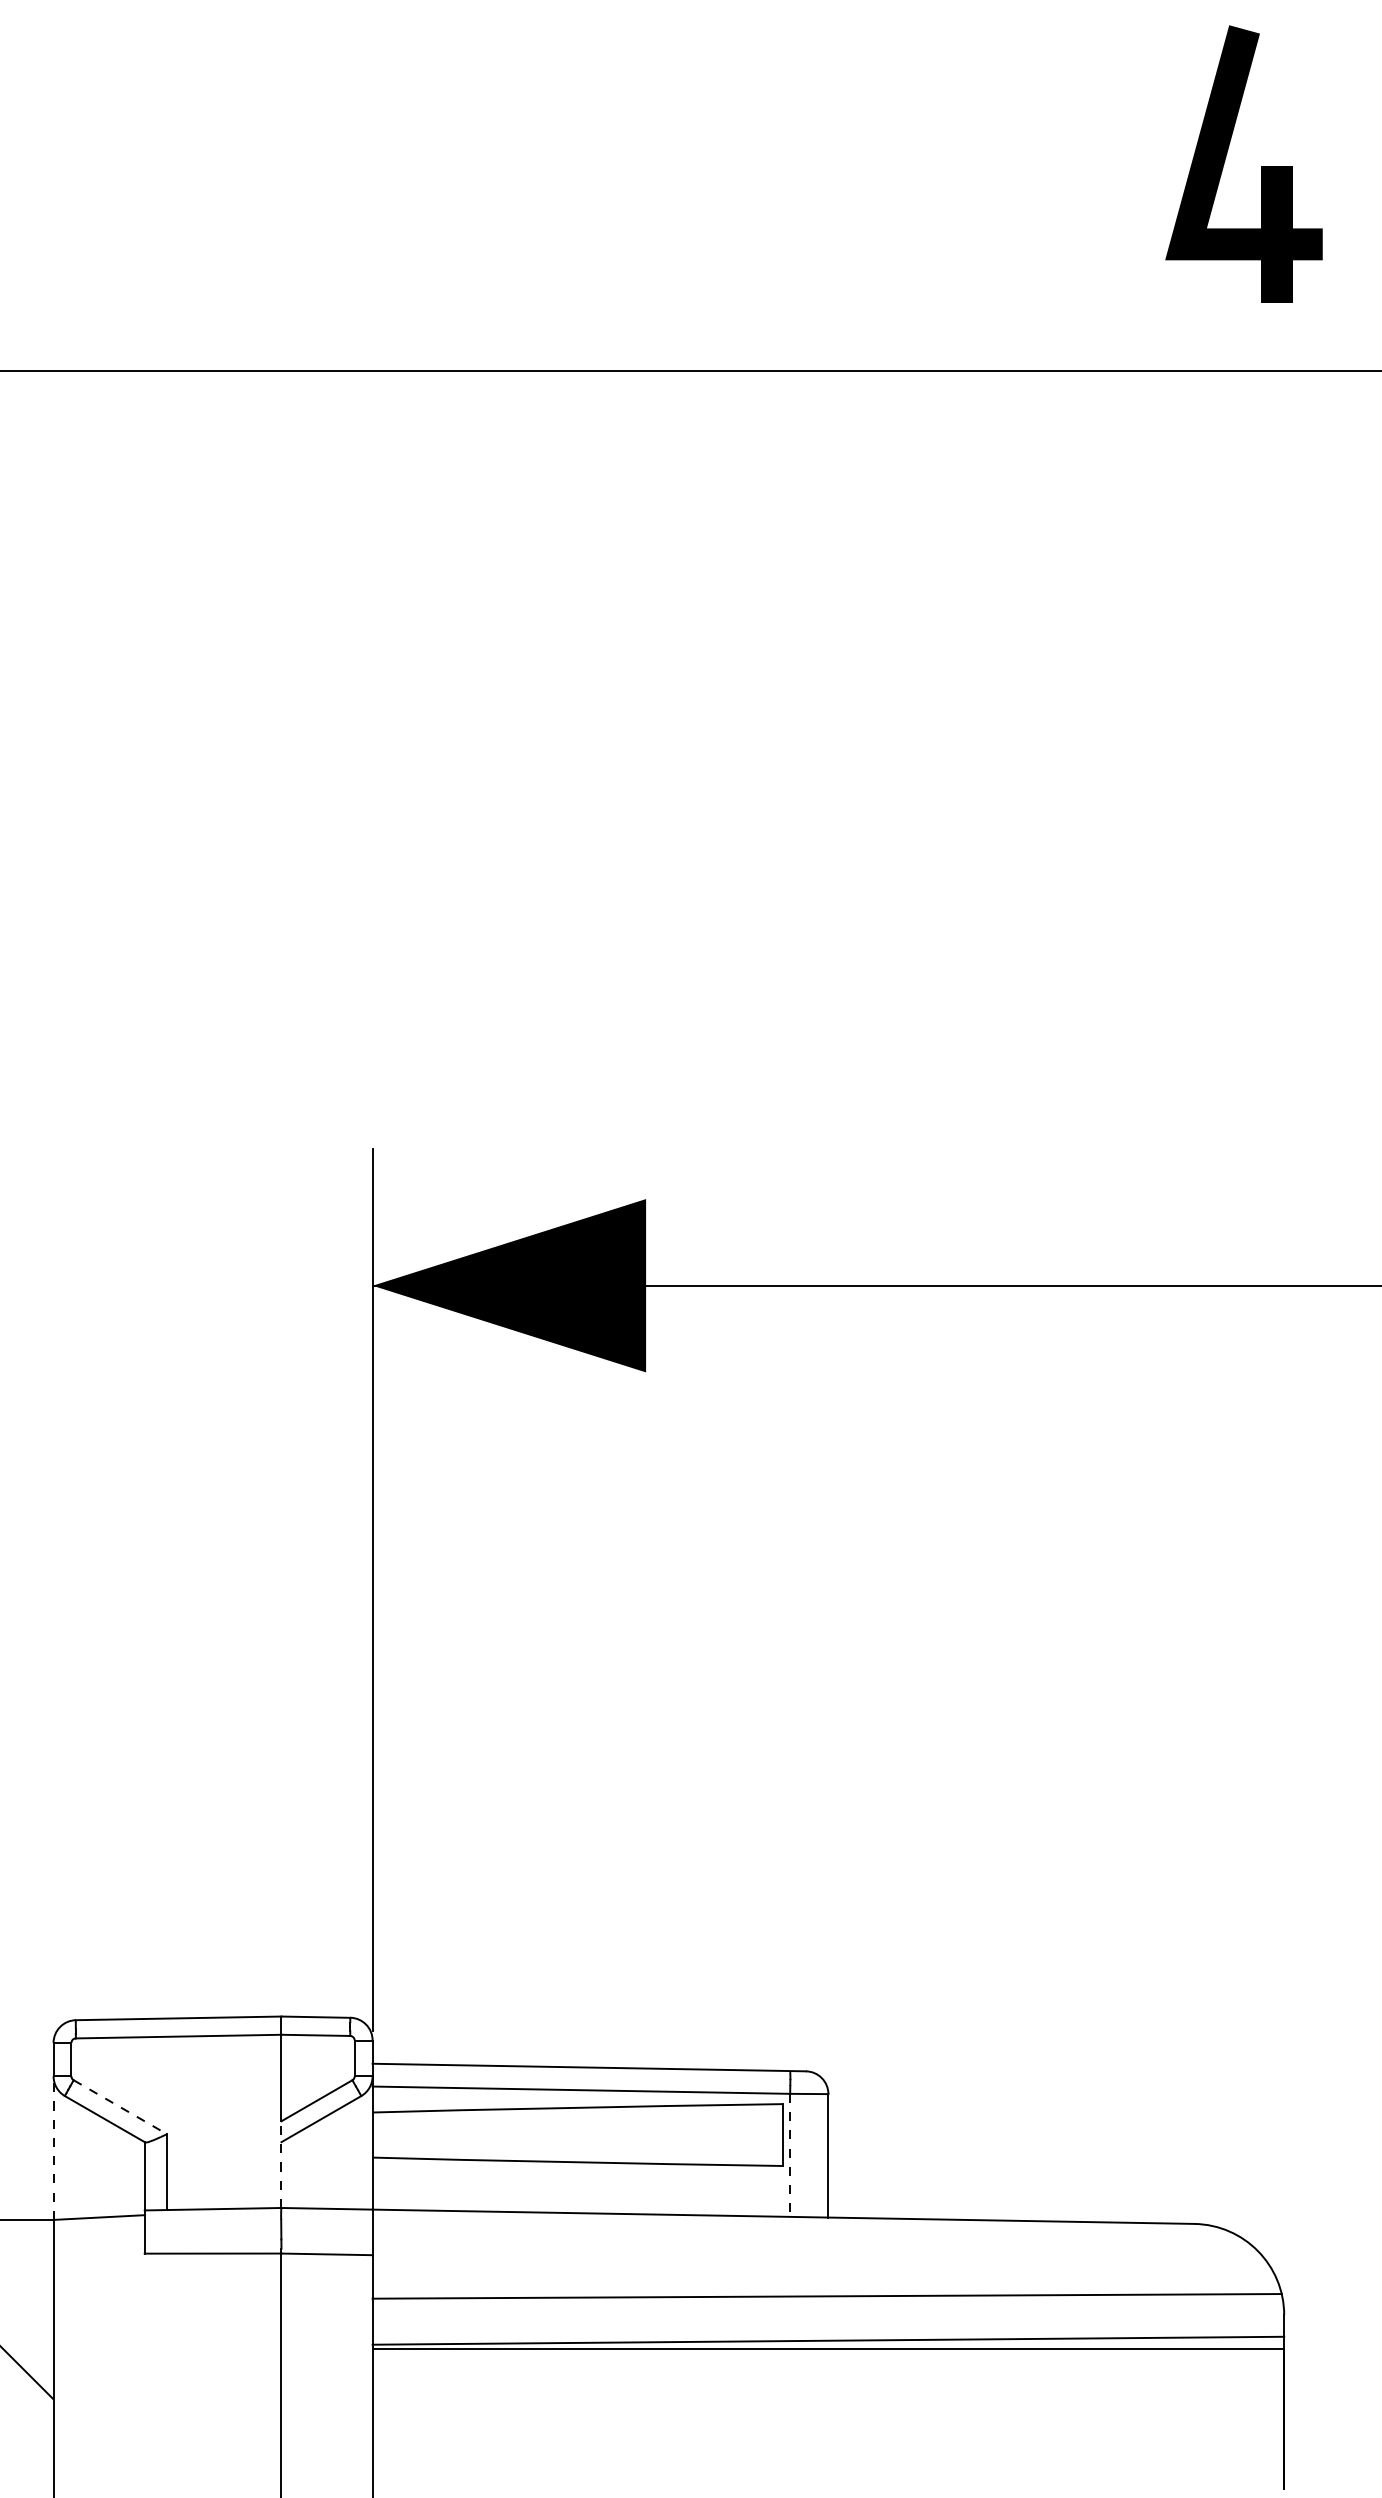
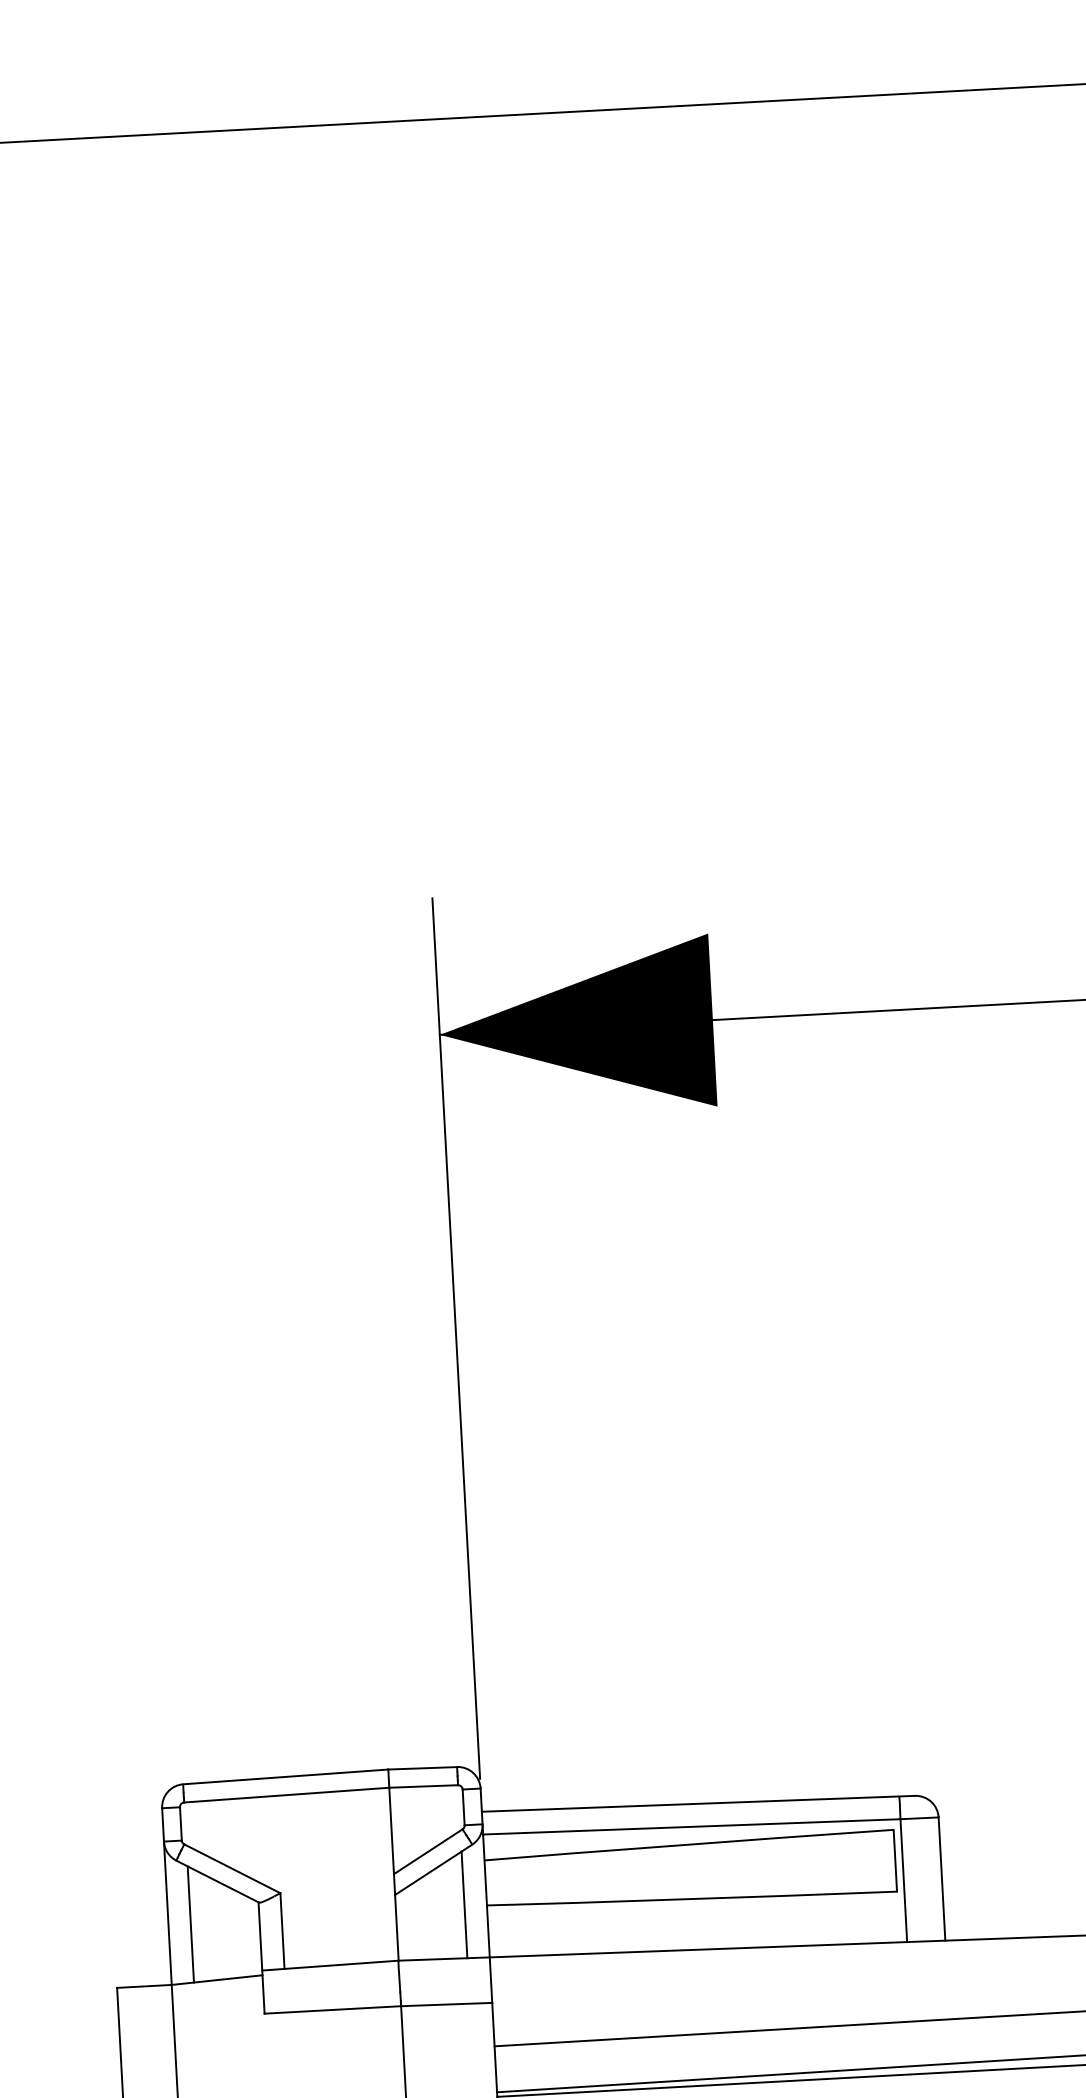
line: (120, 2107) -> (232, 1869), dashed -> solid
line: (53, 2148) -> (167, 1913), dashed -> solid
line: (350, 2155) -> (464, 1904), added
line: (790, 2155) -> (904, 1880), dashed -> solid
line: (75, 2160) -> (190, 1924), added
line: (281, 2164) -> (396, 1917), dashed -> solid

